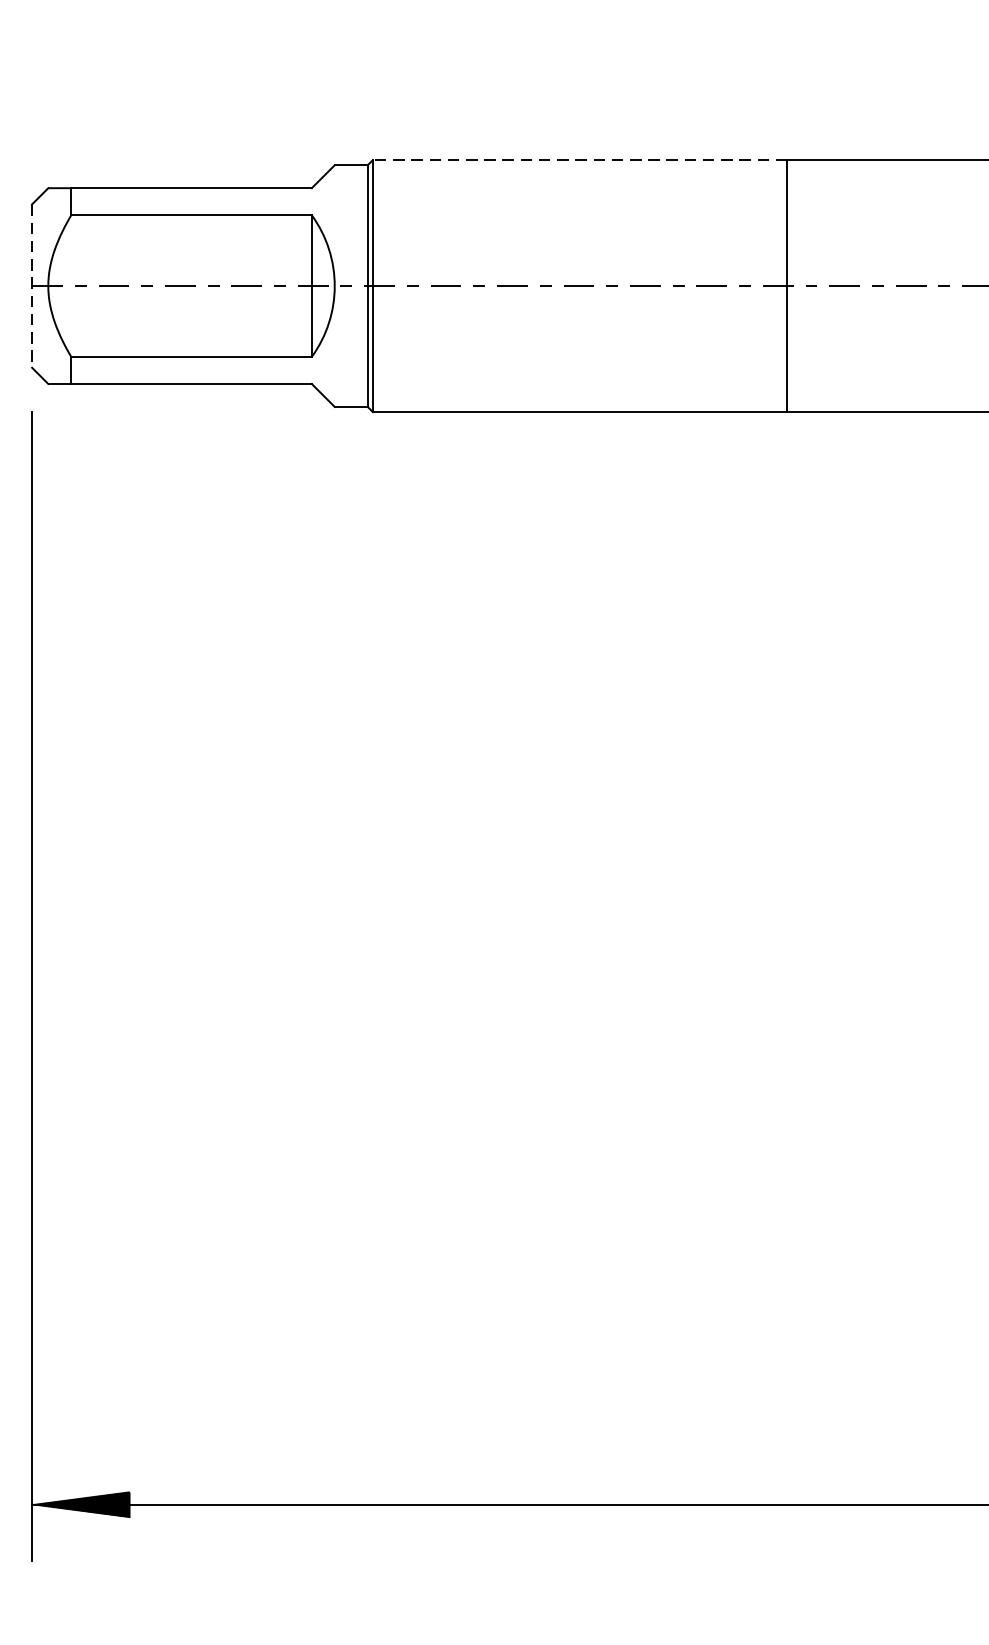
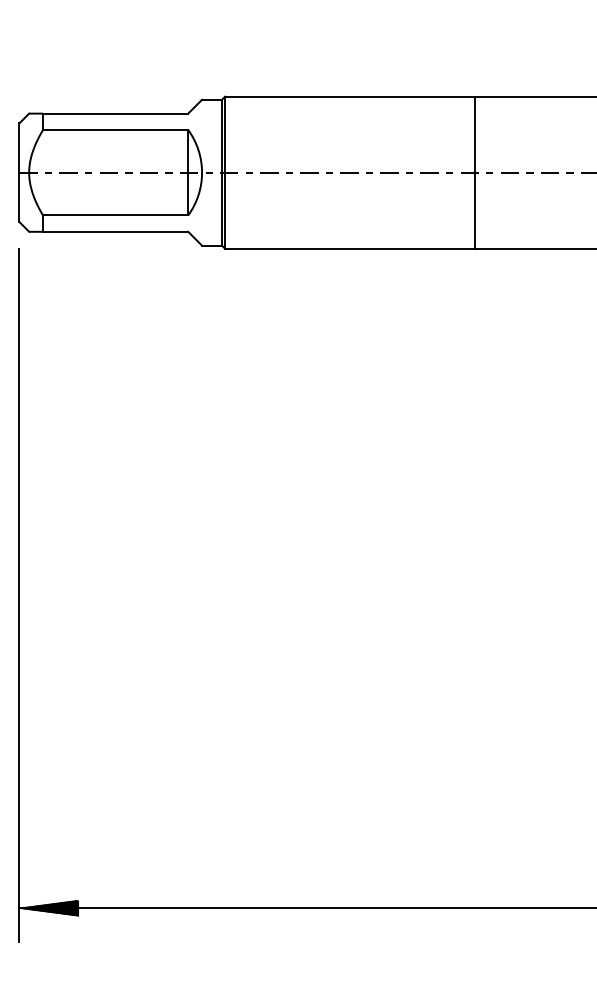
line: (578, 159) -> (349, 96), dashed -> solid
line: (32, 287) -> (19, 173), dashed -> solid

